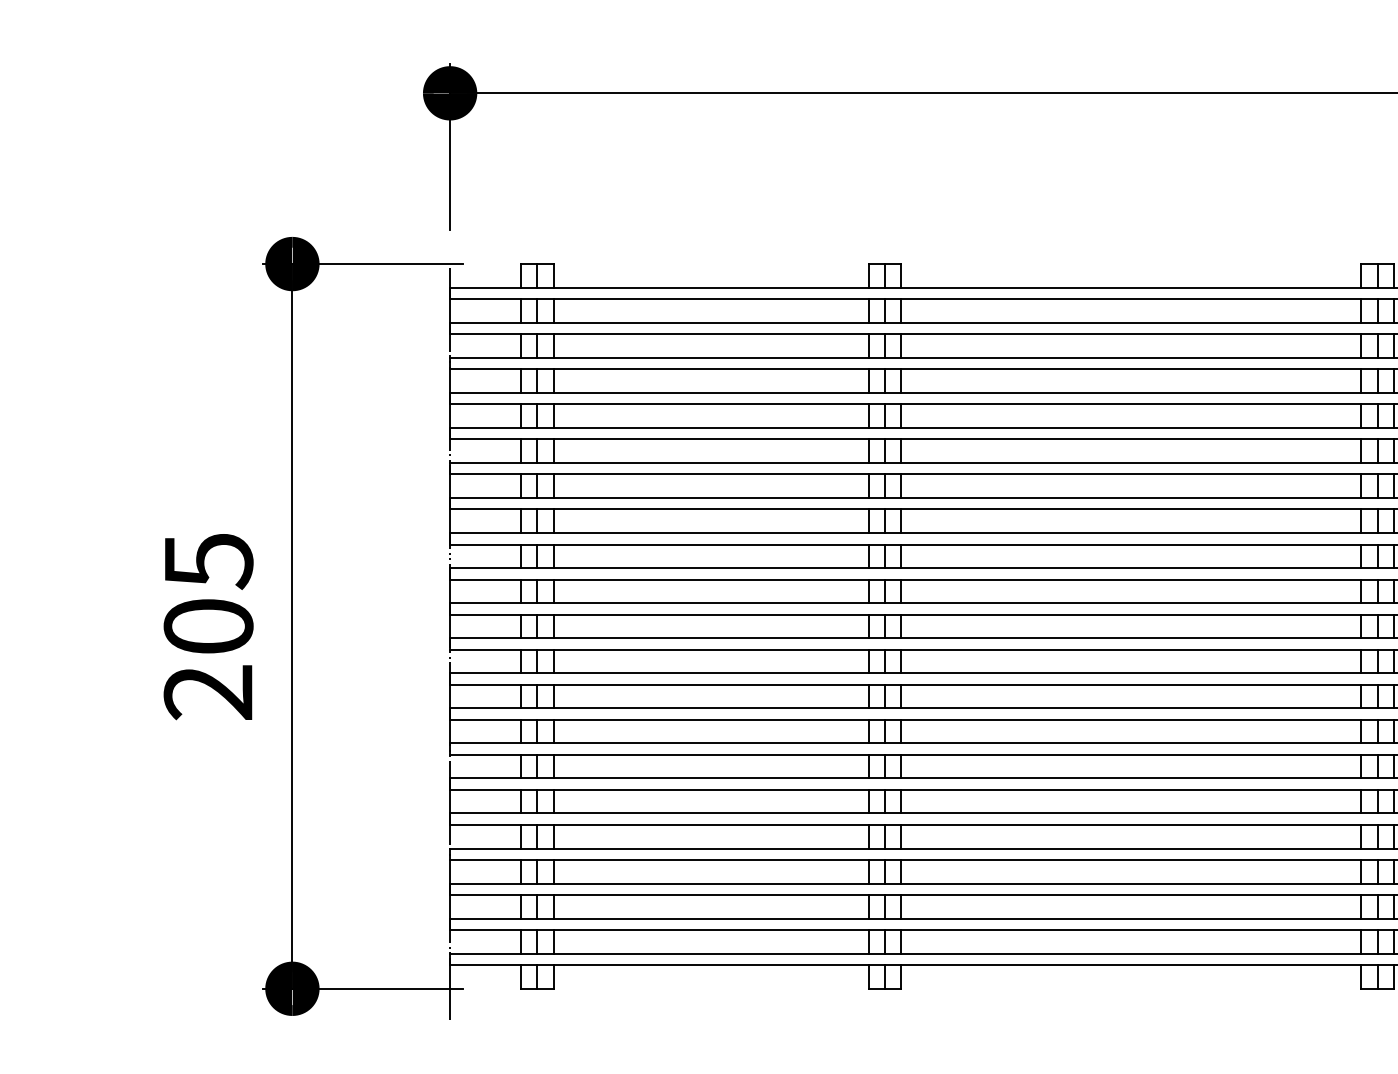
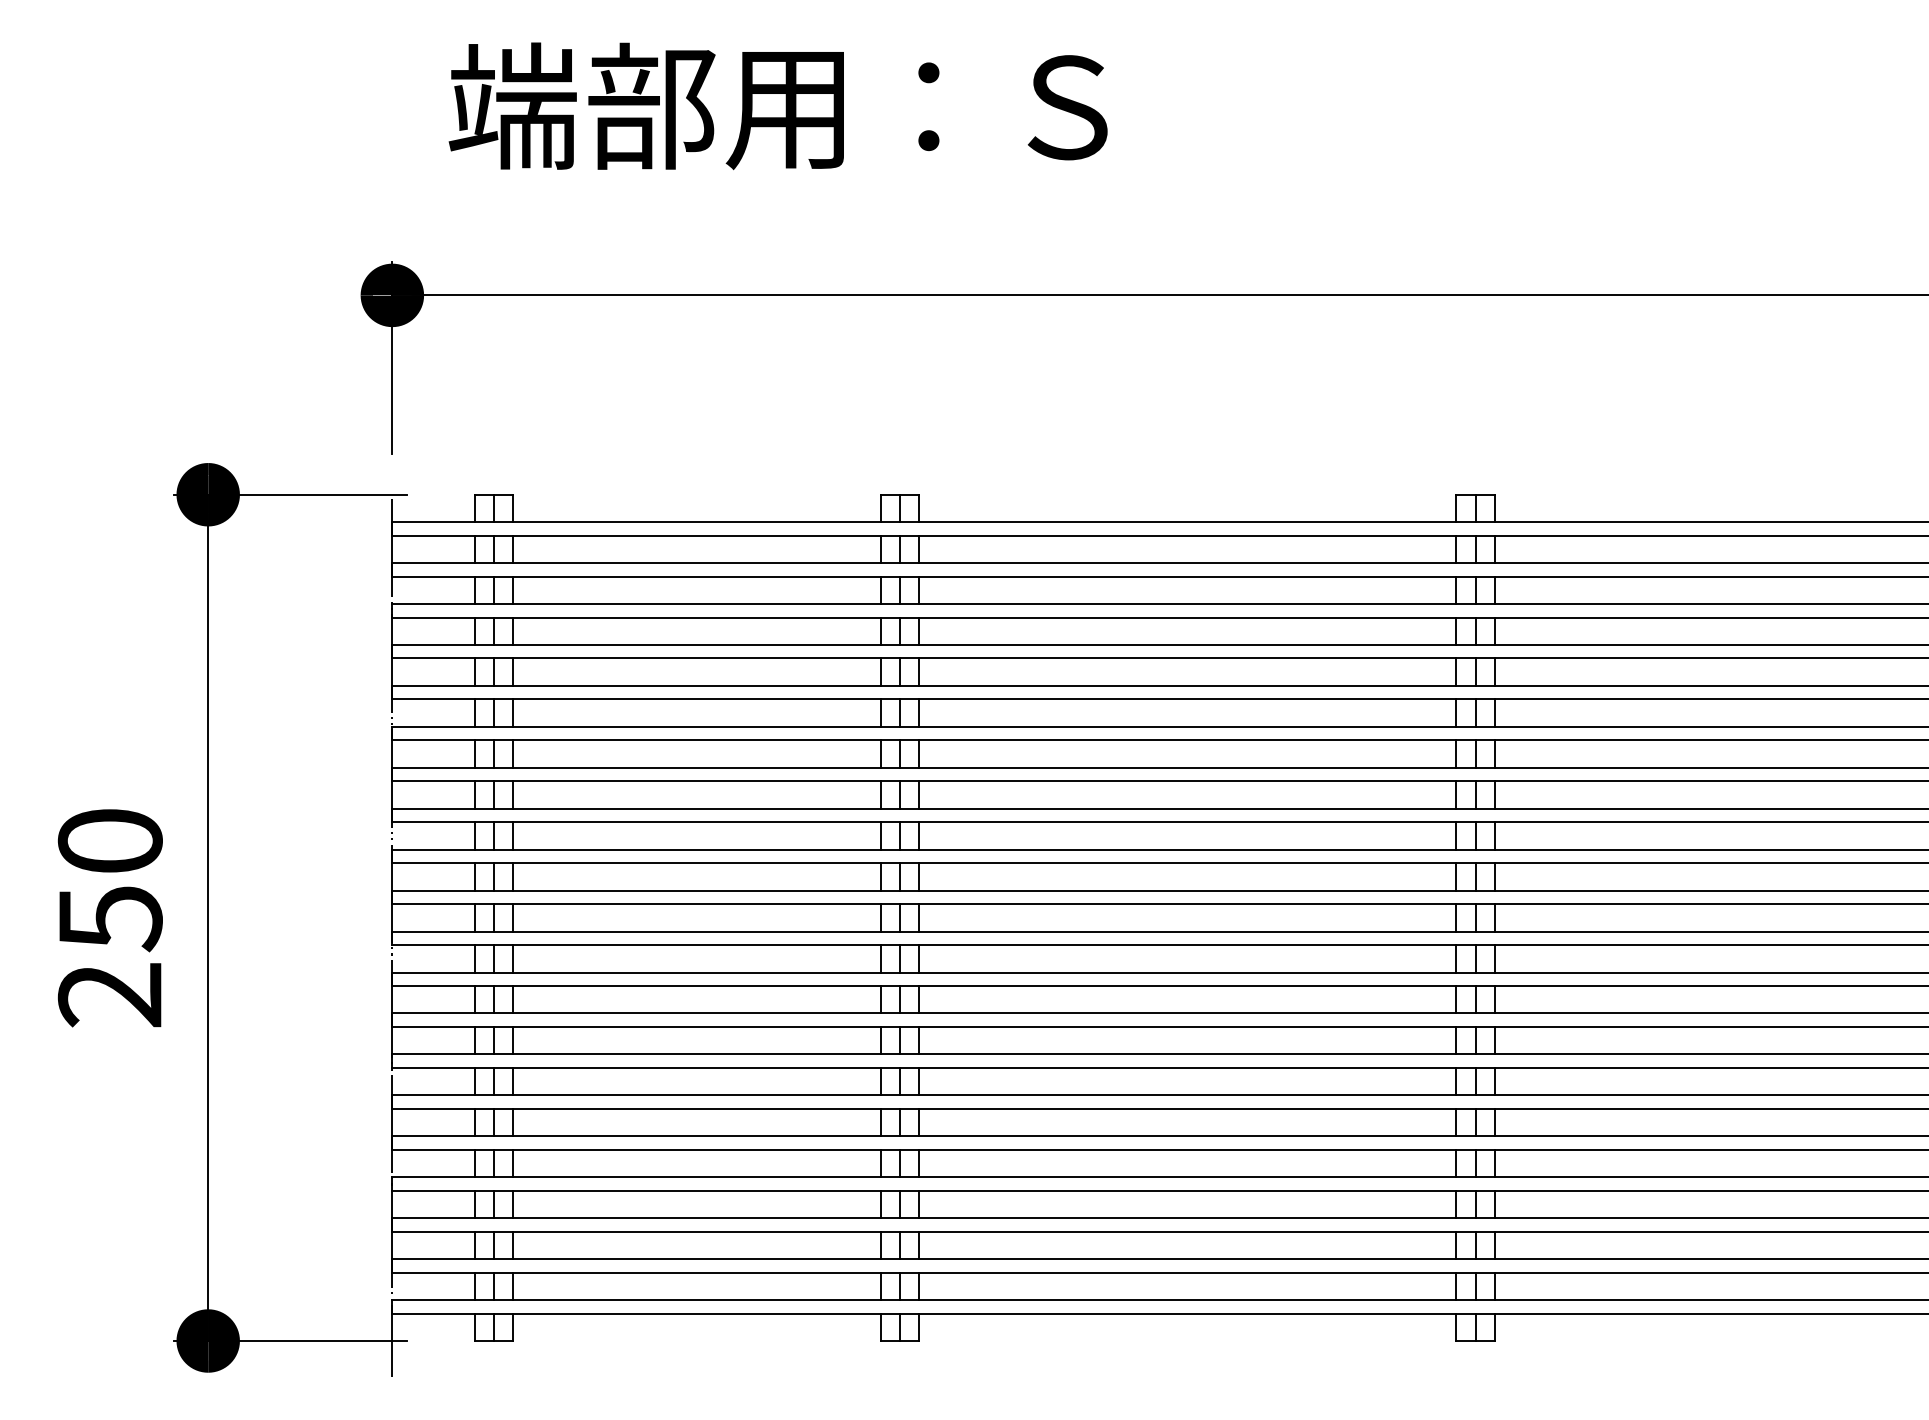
text: (207, 594) -> (109, 880), 205 -> 250

